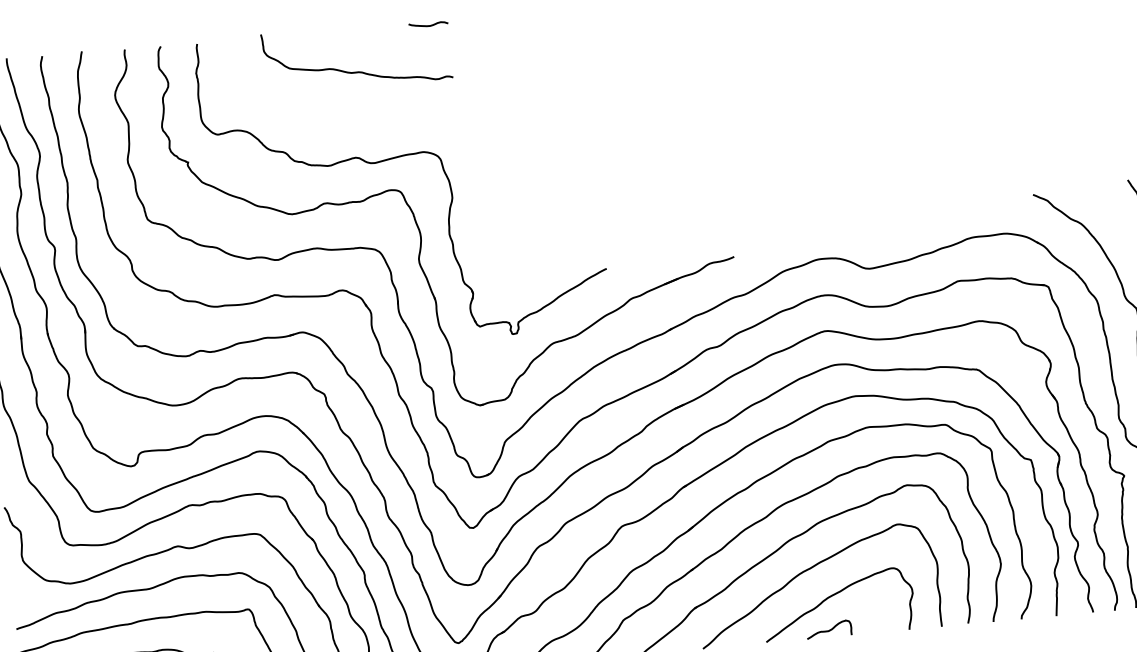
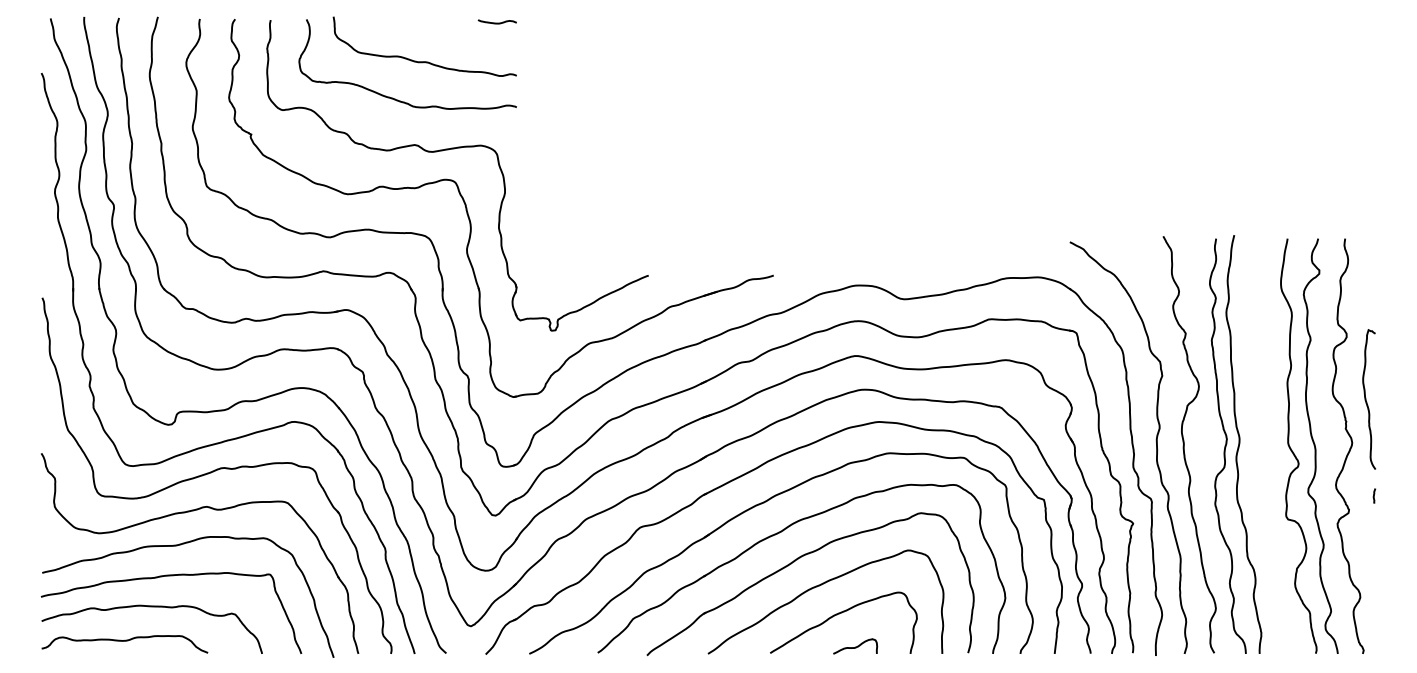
curve: (331, 112) -> (395, 98), added
curve: (829, 629) -> (855, 646), moved

